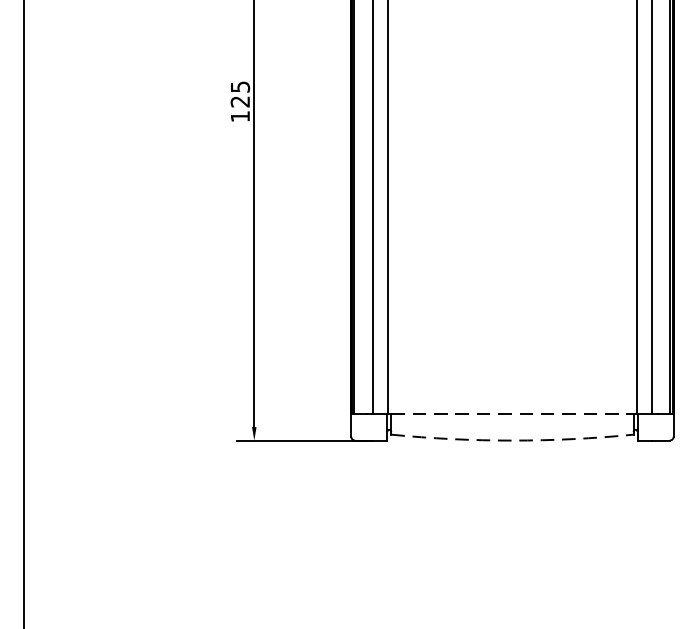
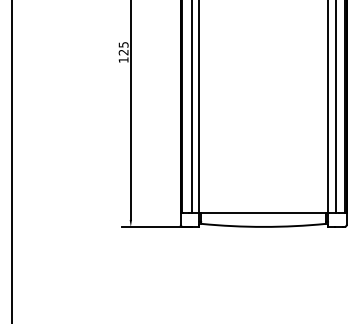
line: (513, 414) -> (264, 213), dashed -> solid
arc: (511, 439) -> (263, 226), dashed -> solid

